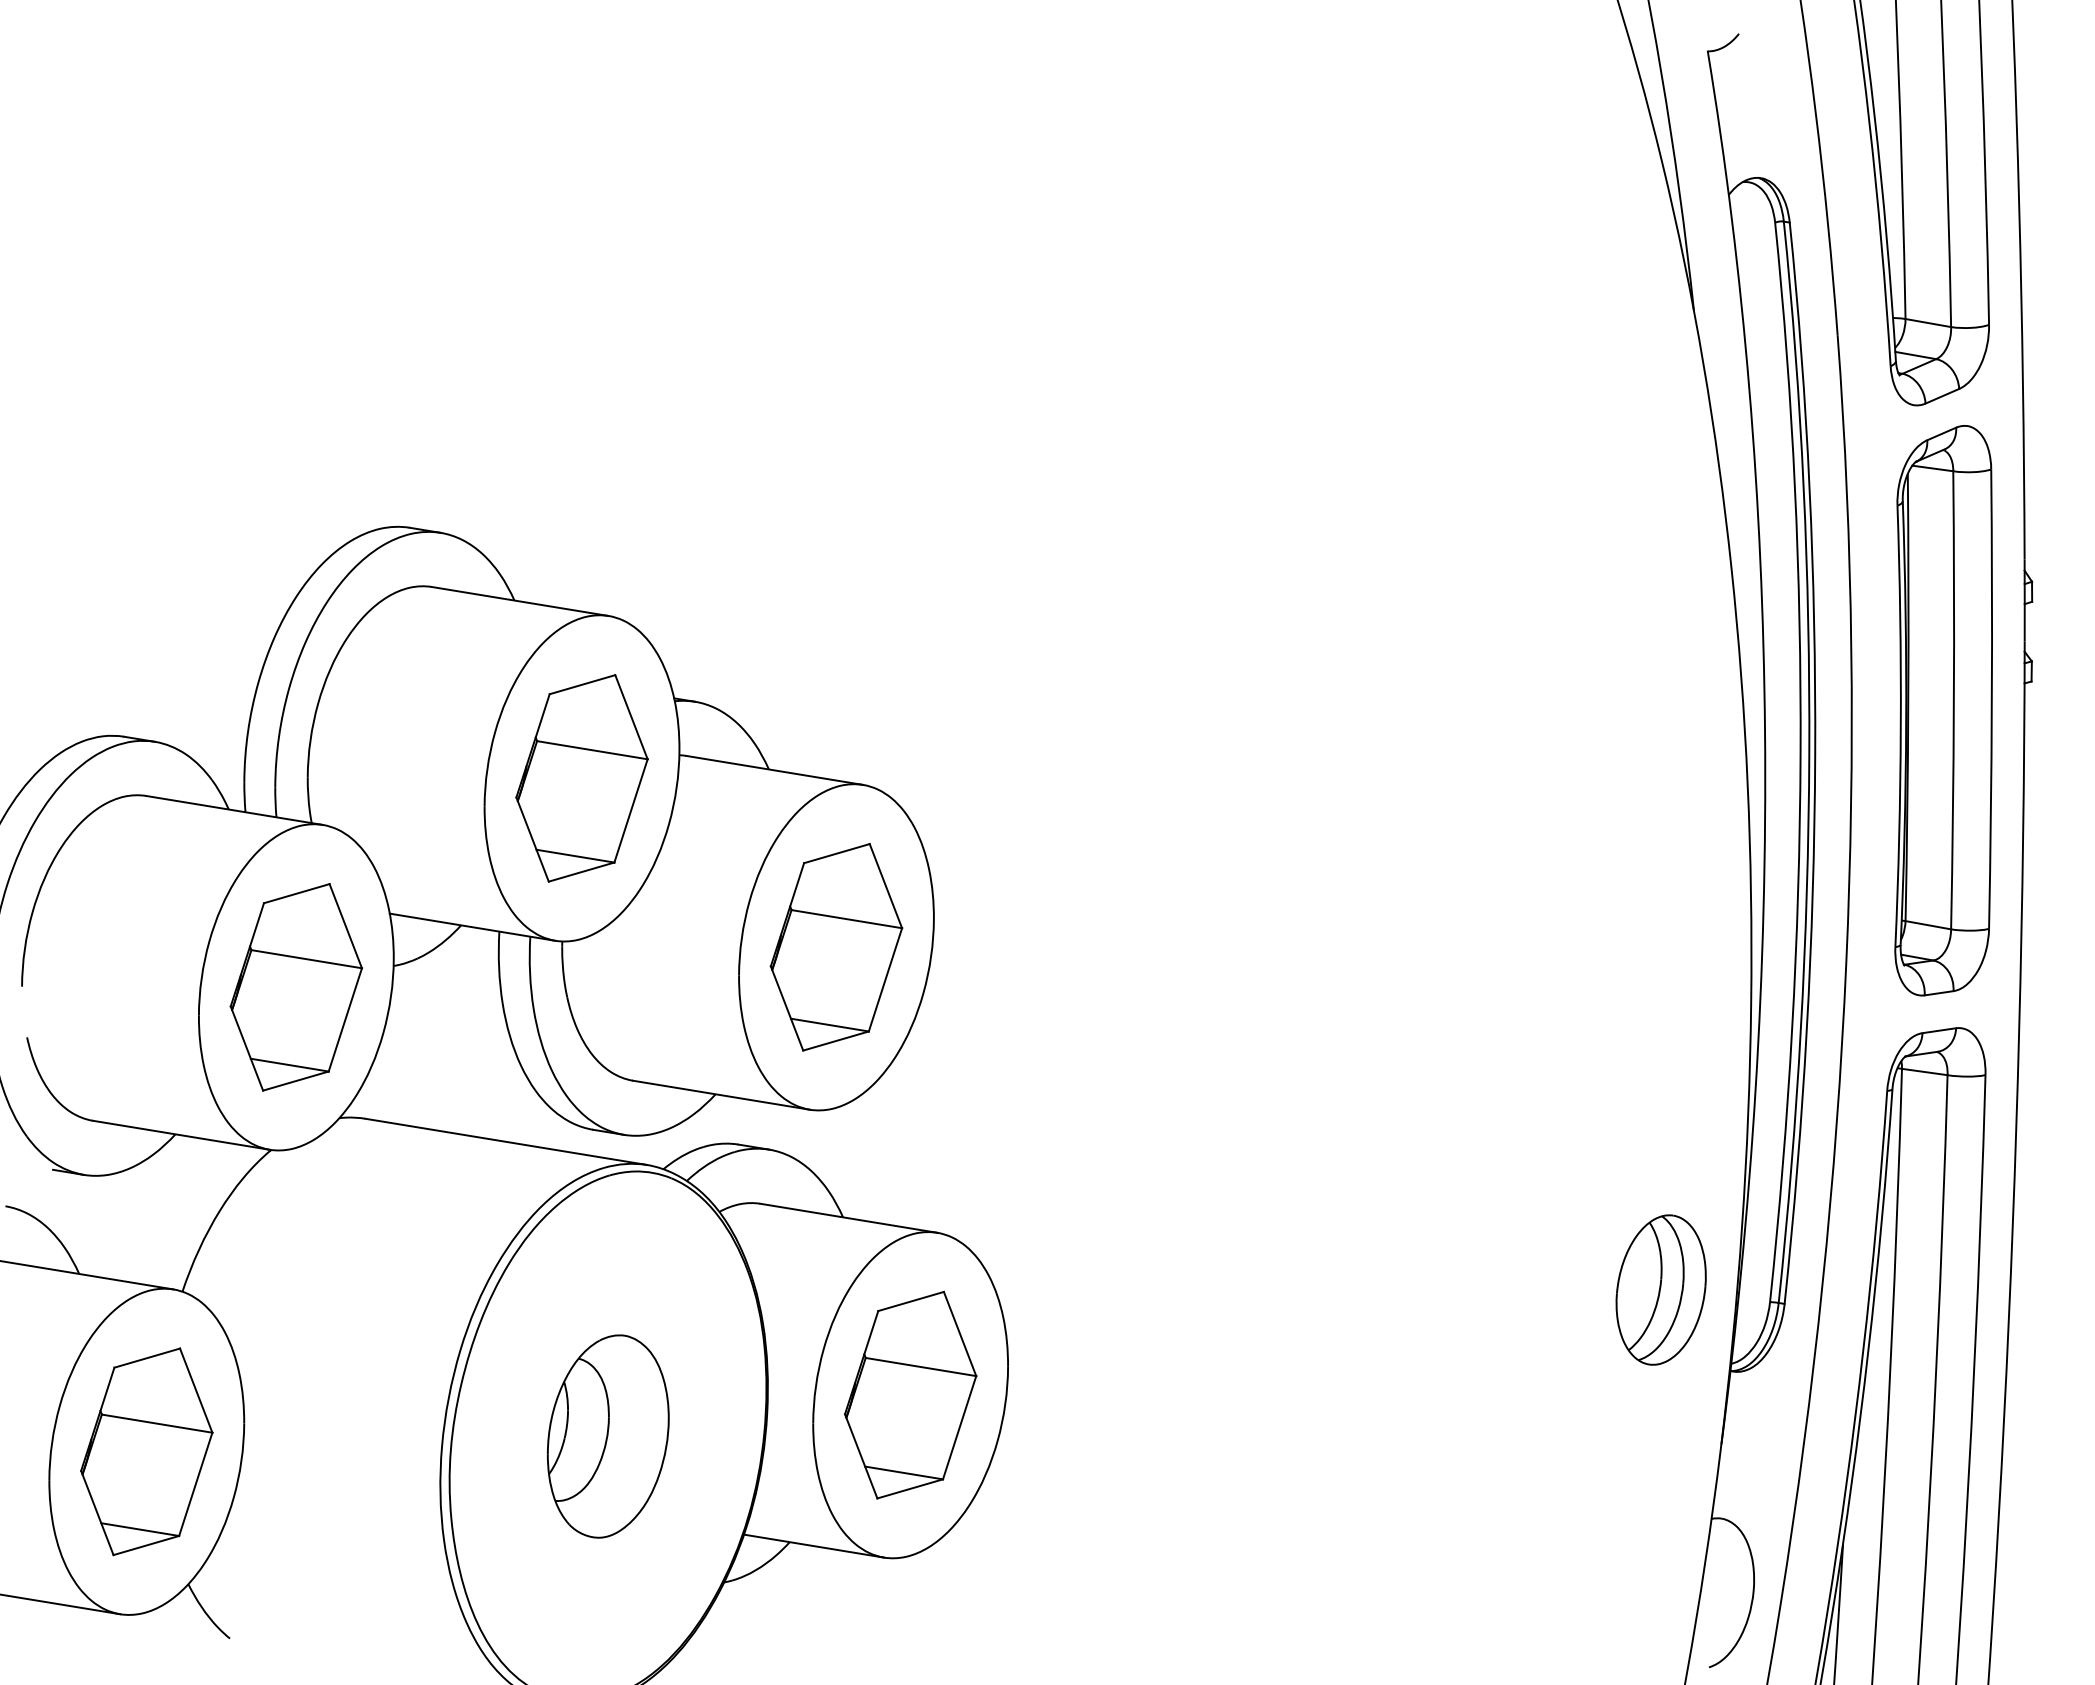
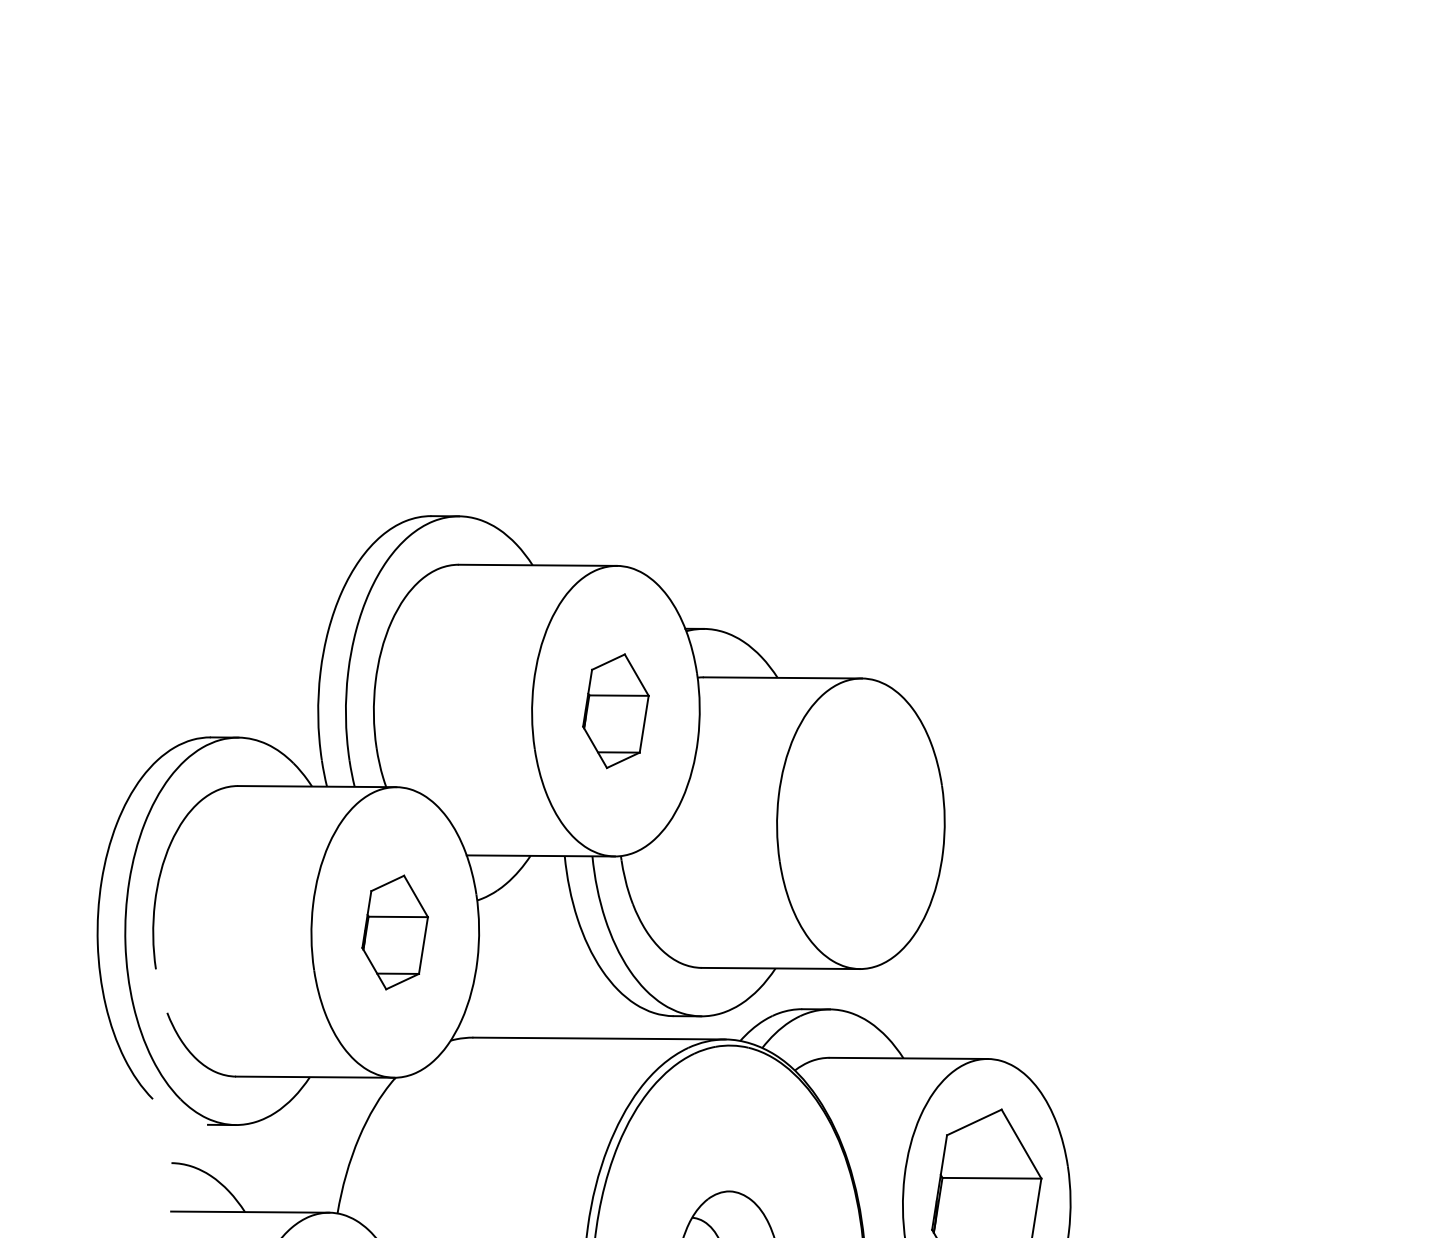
part: (581, 778) -> (615, 711), size x0.6
part: (836, 947) -> (860, 823), removed
part: (295, 987) -> (394, 932), size x0.6

